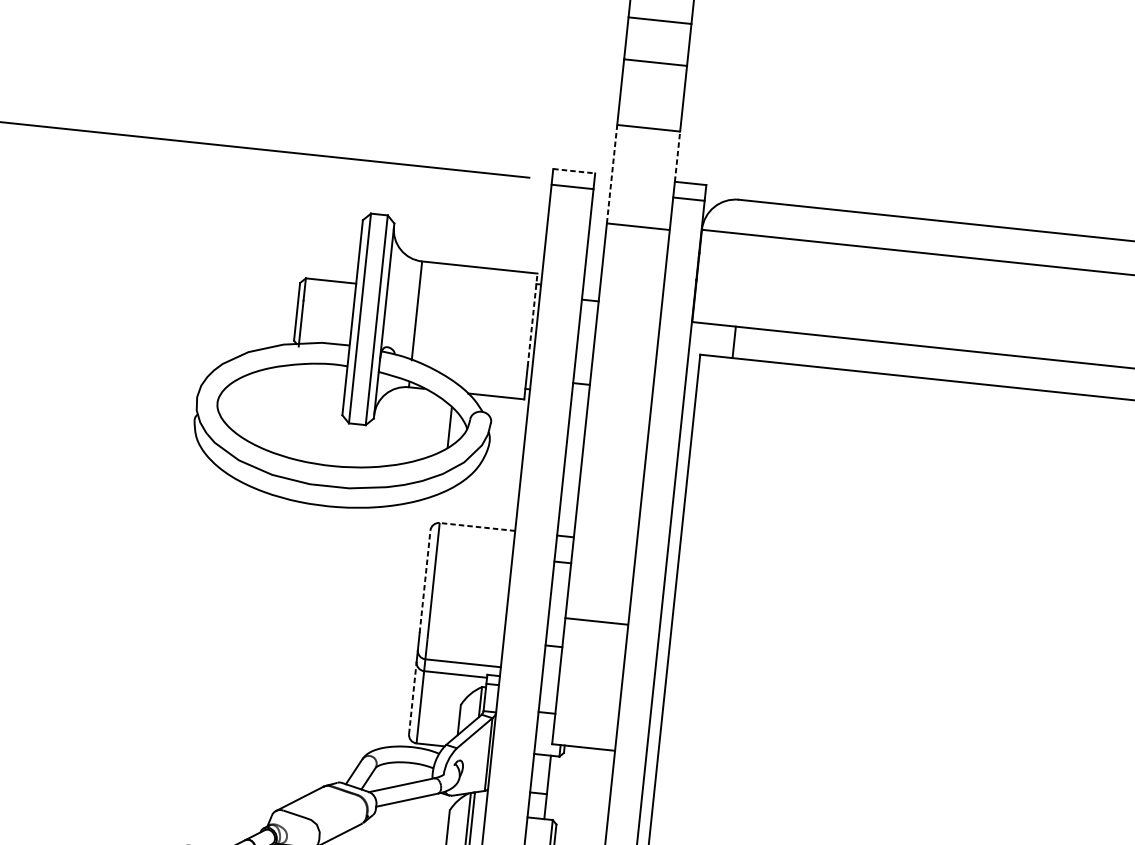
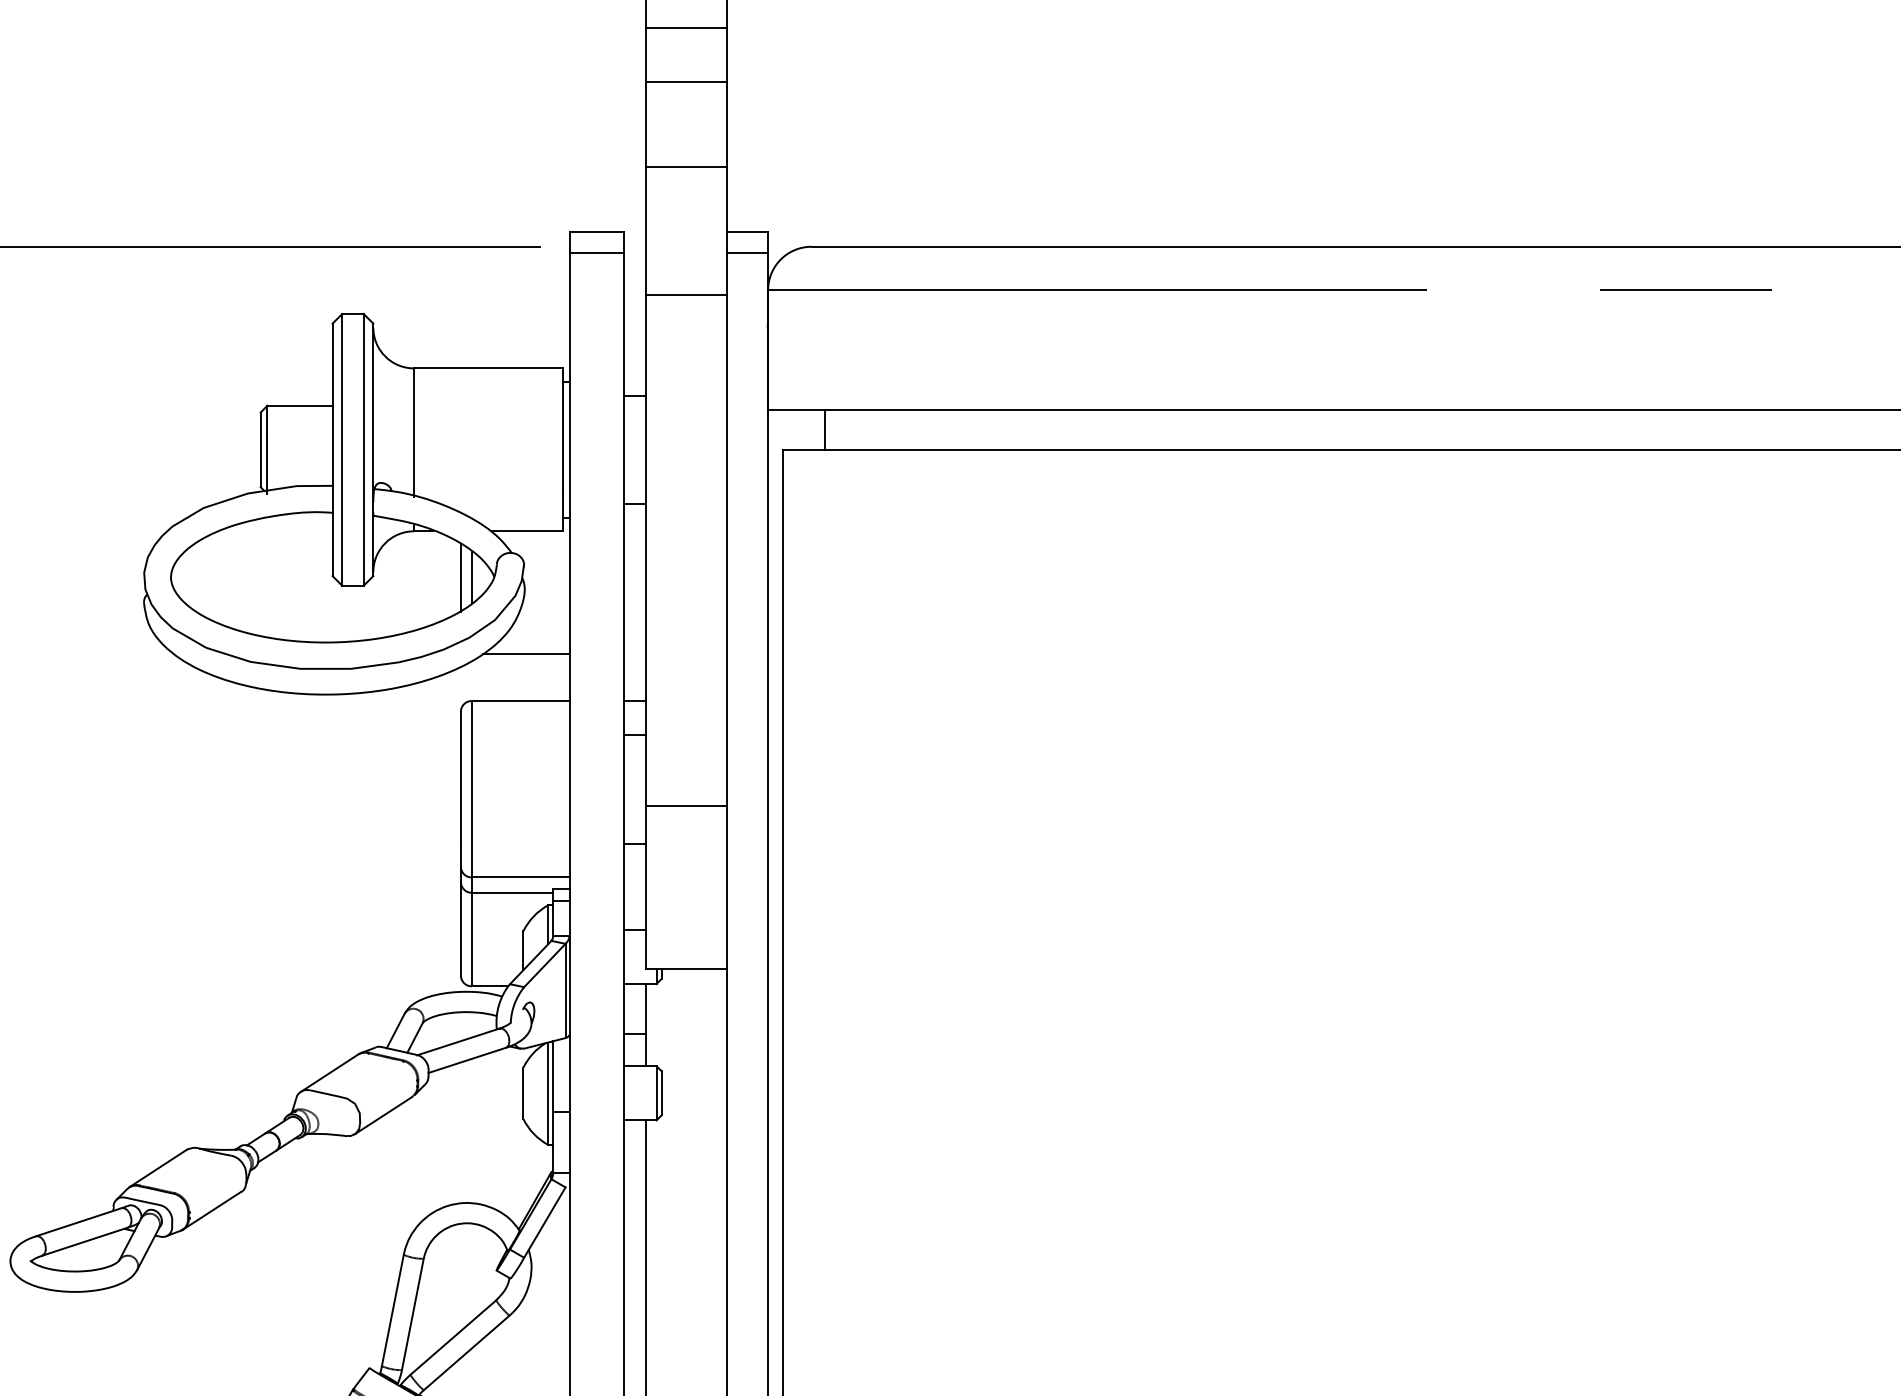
line: (677, 156) -> (726, 199), dashed -> solid
line: (574, 171) -> (597, 232), dashed -> solid
line: (612, 174) -> (645, 231), dashed -> solid
line: (532, 319) -> (563, 427), dashed -> solid
line: (441, 426) -> (460, 577), added
line: (485, 490) -> (526, 653), added
line: (477, 527) -> (520, 701), dashed -> solid
line: (424, 581) -> (460, 777), dashed -> solid
line: (412, 697) -> (460, 928), dashed -> solid

